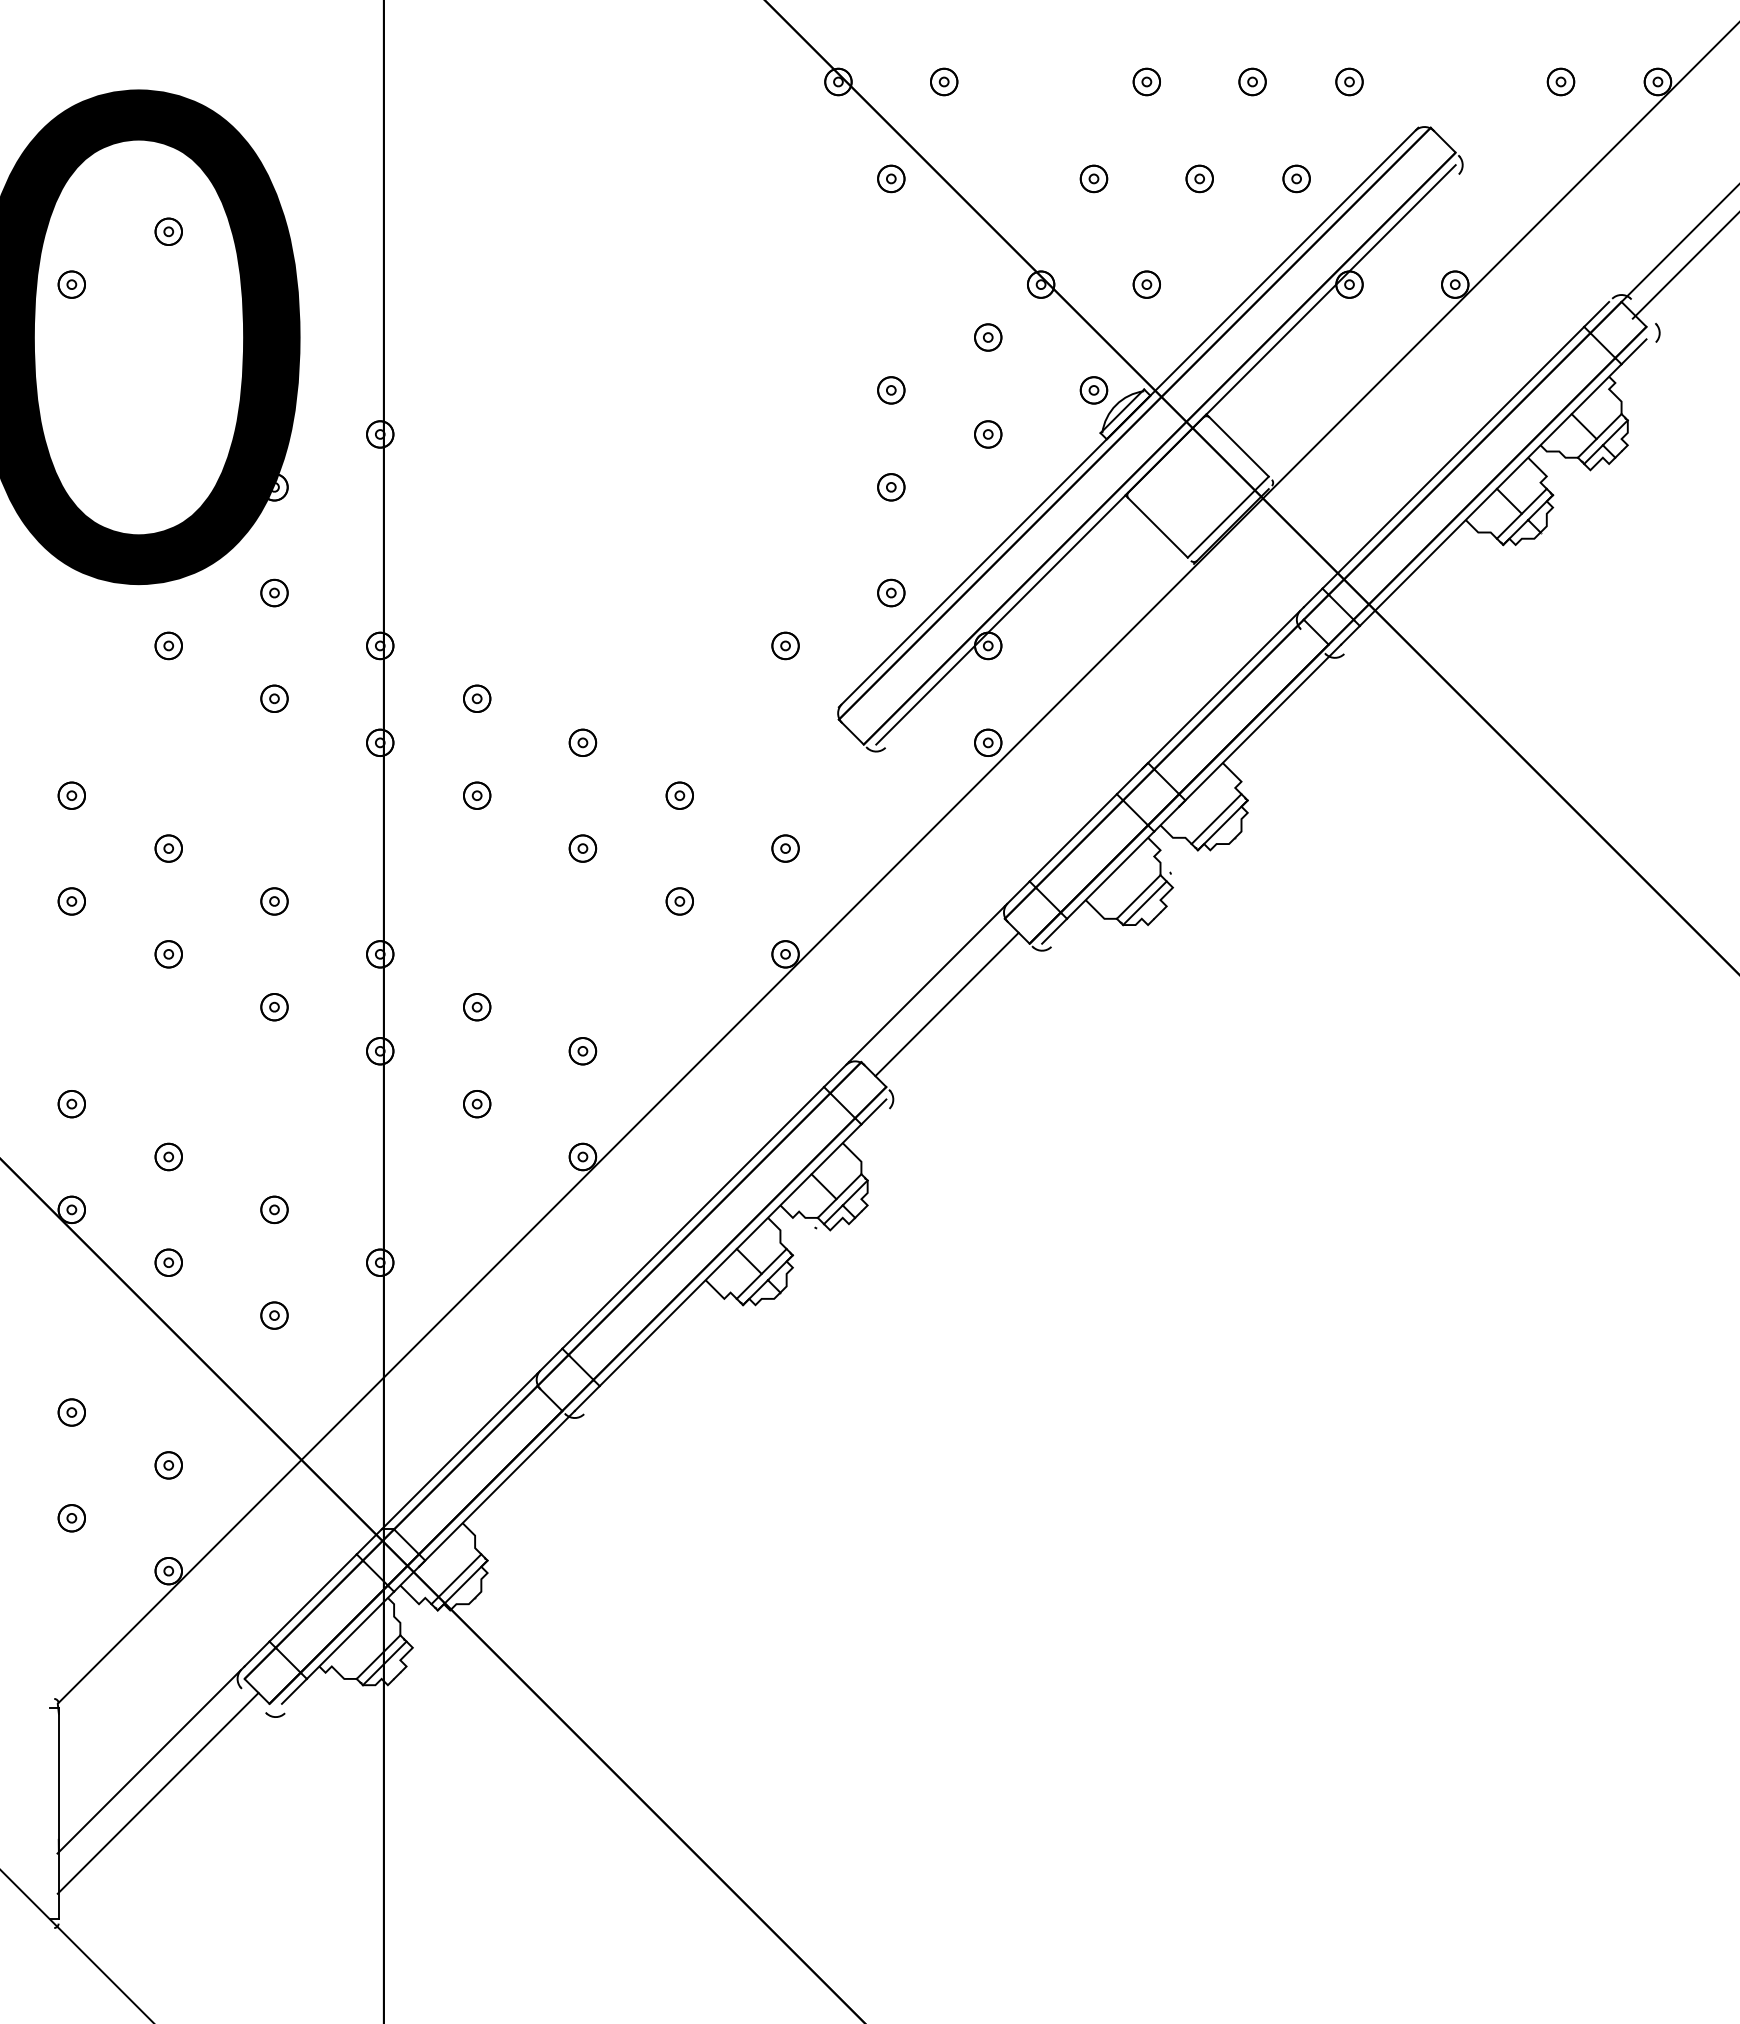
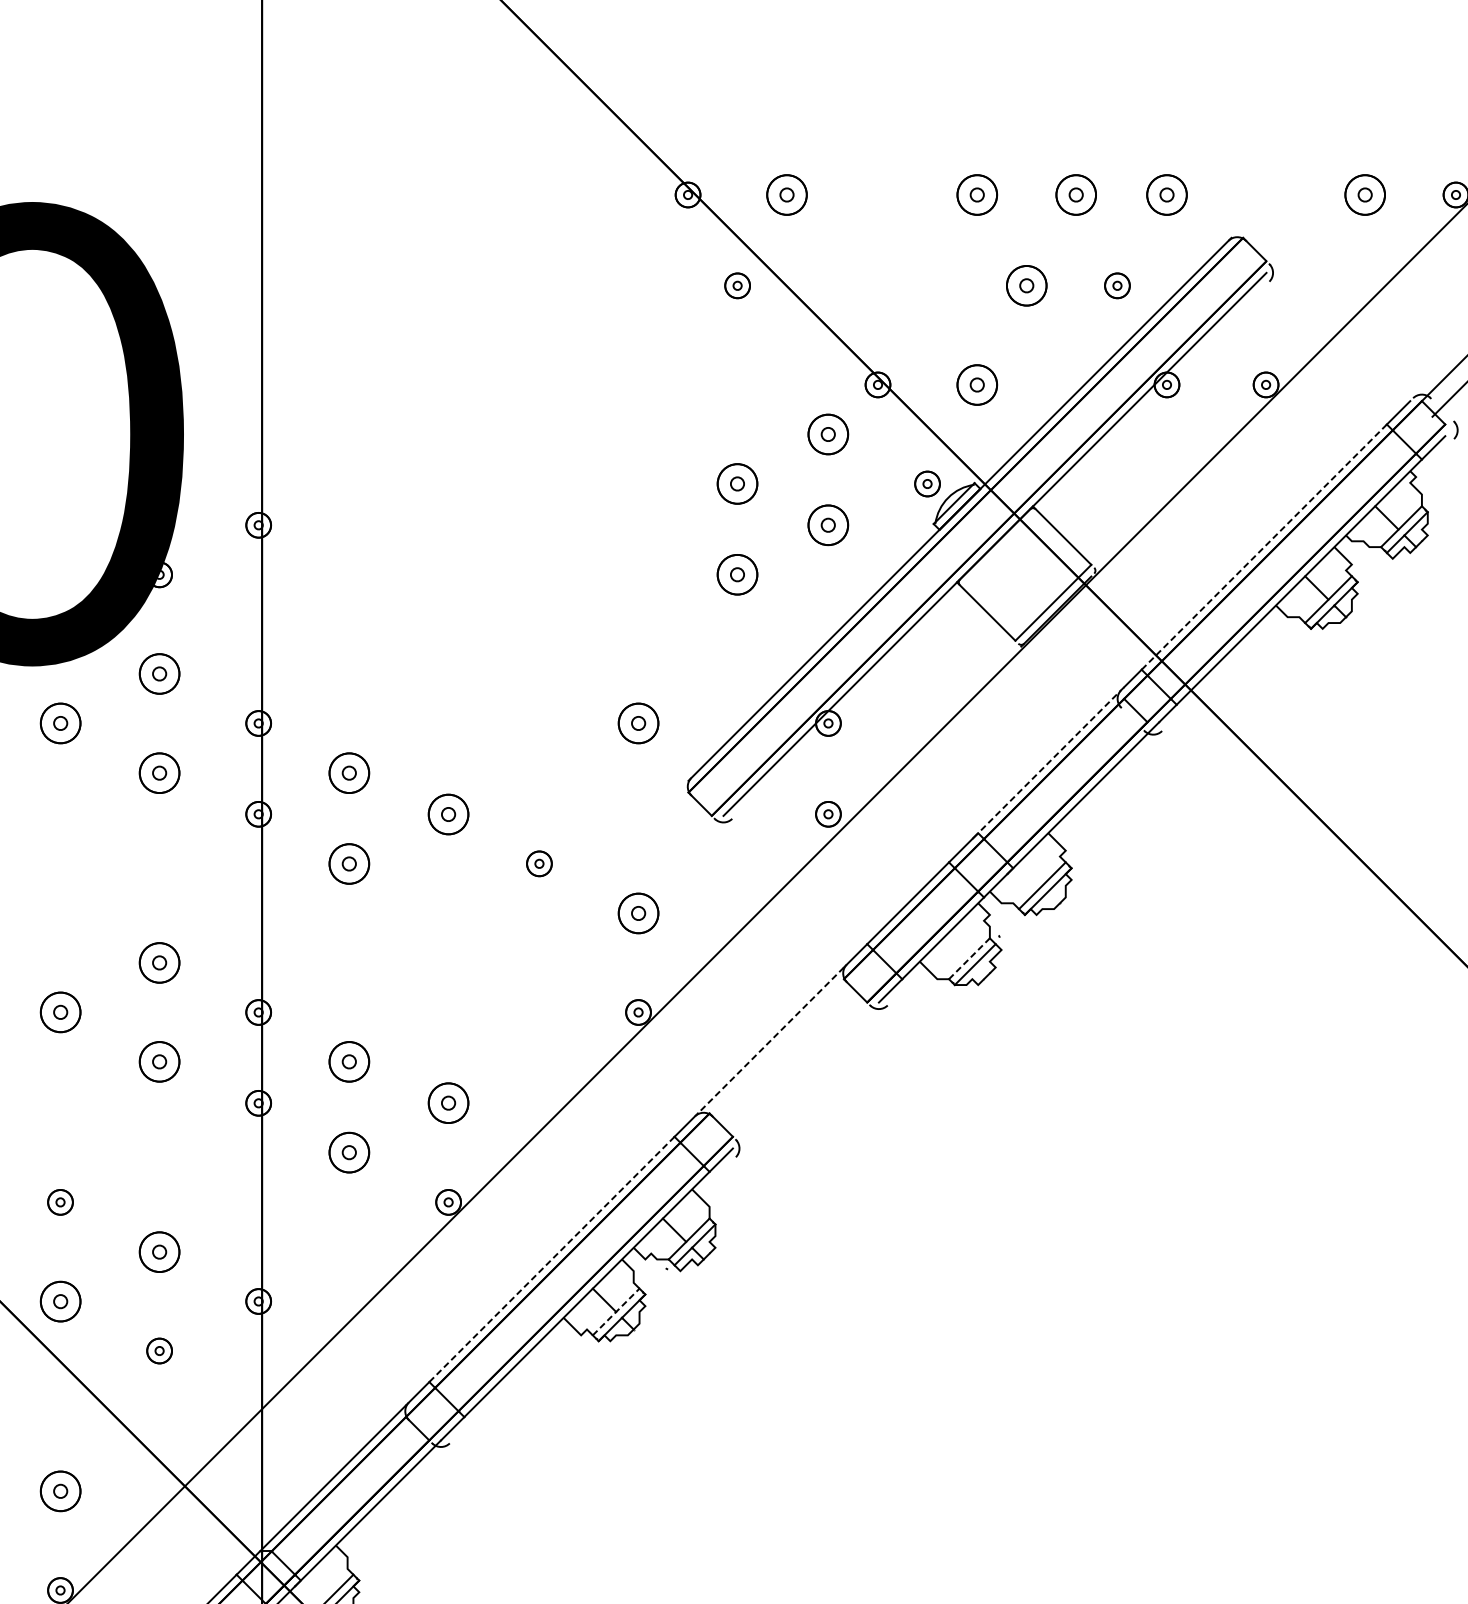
part: (944, 81) -> (787, 194), size x1.6
part: (1146, 81) -> (976, 194), size x1.6
part: (1252, 81) -> (1076, 194), size x1.6
part: (1349, 81) -> (1166, 194), size x1.6
part: (1560, 81) -> (1364, 194), size x1.6
part: (1093, 178) -> (927, 285), removed
part: (1199, 178) -> (1026, 285), size x1.6
part: (168, 231) -> (60, 335), removed
part: (1146, 284) -> (976, 384), size x1.6
part: (988, 337) -> (828, 434), size x1.6
part: (891, 390) -> (737, 484), size x1.6
part: (988, 434) -> (828, 525), size x1.6
line: (1452, 458) -> (1263, 547), solid -> dashed
part: (891, 487) -> (737, 575), size x1.6
part: (274, 592) -> (159, 673), size x1.6
part: (891, 592) -> (737, 673), removed
part: (168, 645) -> (60, 723), size x1.6
part: (785, 645) -> (638, 723), size x1.6
line: (1225, 685) -> (1050, 760), solid -> dashed
part: (274, 698) -> (159, 772), size x1.6
part: (477, 698) -> (349, 772), size x1.6
part: (582, 742) -> (448, 813), size x1.6
part: (477, 795) -> (349, 863), size x1.6
part: (168, 848) -> (60, 913), removed
part: (582, 848) -> (448, 913), removed
part: (785, 848) -> (638, 913), size x1.6
line: (1138, 897) -> (969, 959), solid -> dashed
part: (274, 901) -> (159, 962), size x1.6
part: (679, 901) -> (539, 962), removed
part: (168, 954) -> (60, 1012), size x1.6
line: (926, 984) -> (770, 1040), solid -> dashed
line: (946, 1004) -> (789, 1059), removed
part: (274, 1007) -> (159, 1062), size x1.6
part: (477, 1007) -> (349, 1062), size x1.6
part: (582, 1051) -> (448, 1103), size x1.6
part: (477, 1104) -> (349, 1153), size x1.6
part: (274, 1209) -> (159, 1251), size x1.6
line: (692, 1218) -> (551, 1260), solid -> dashed
part: (168, 1262) -> (60, 1301), size x1.6
line: (762, 1273) -> (616, 1311), solid -> dashed
part: (168, 1465) -> (60, 1491), size x1.6

